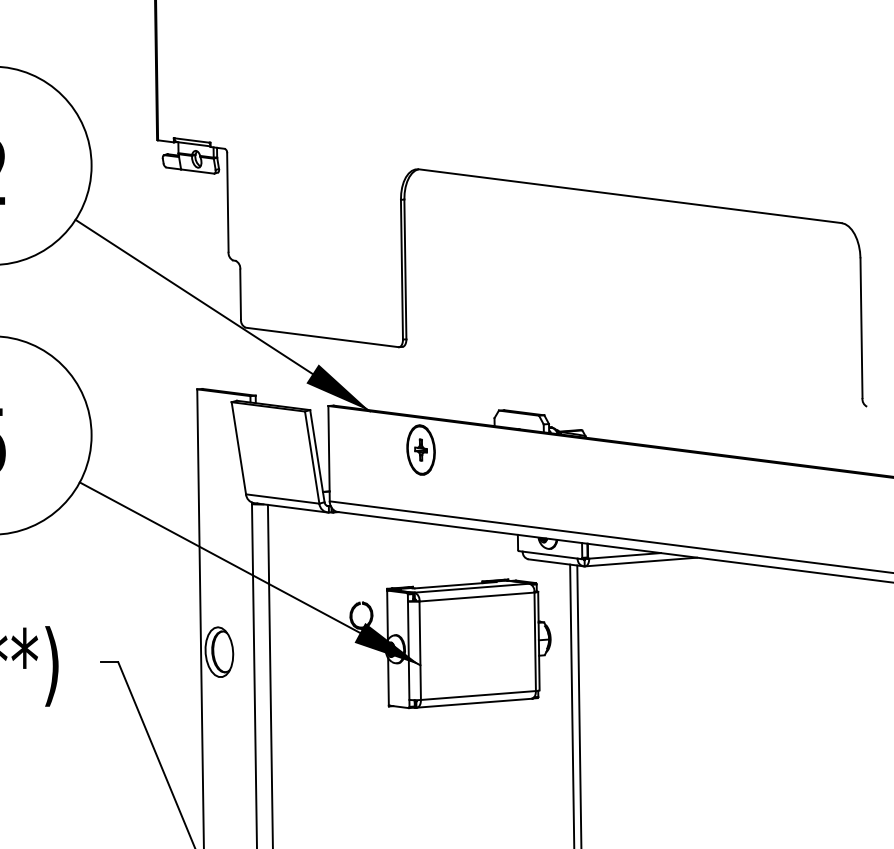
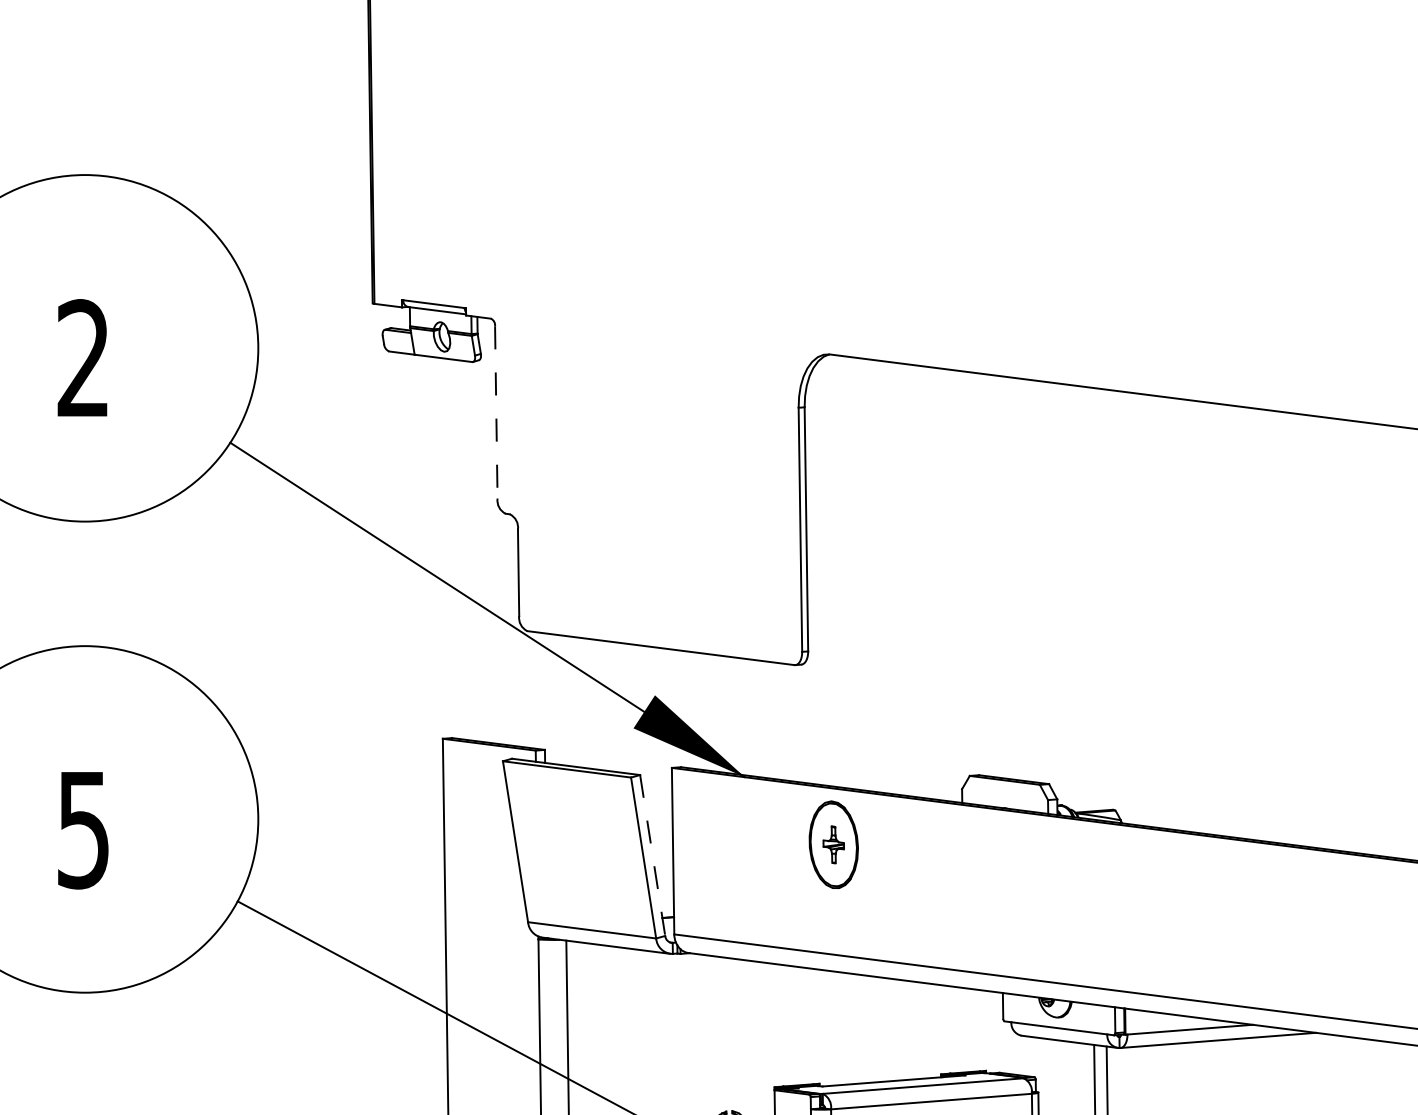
line: (227, 203) -> (495, 414), solid -> dashed
line: (317, 456) -> (652, 856), solid -> dashed

